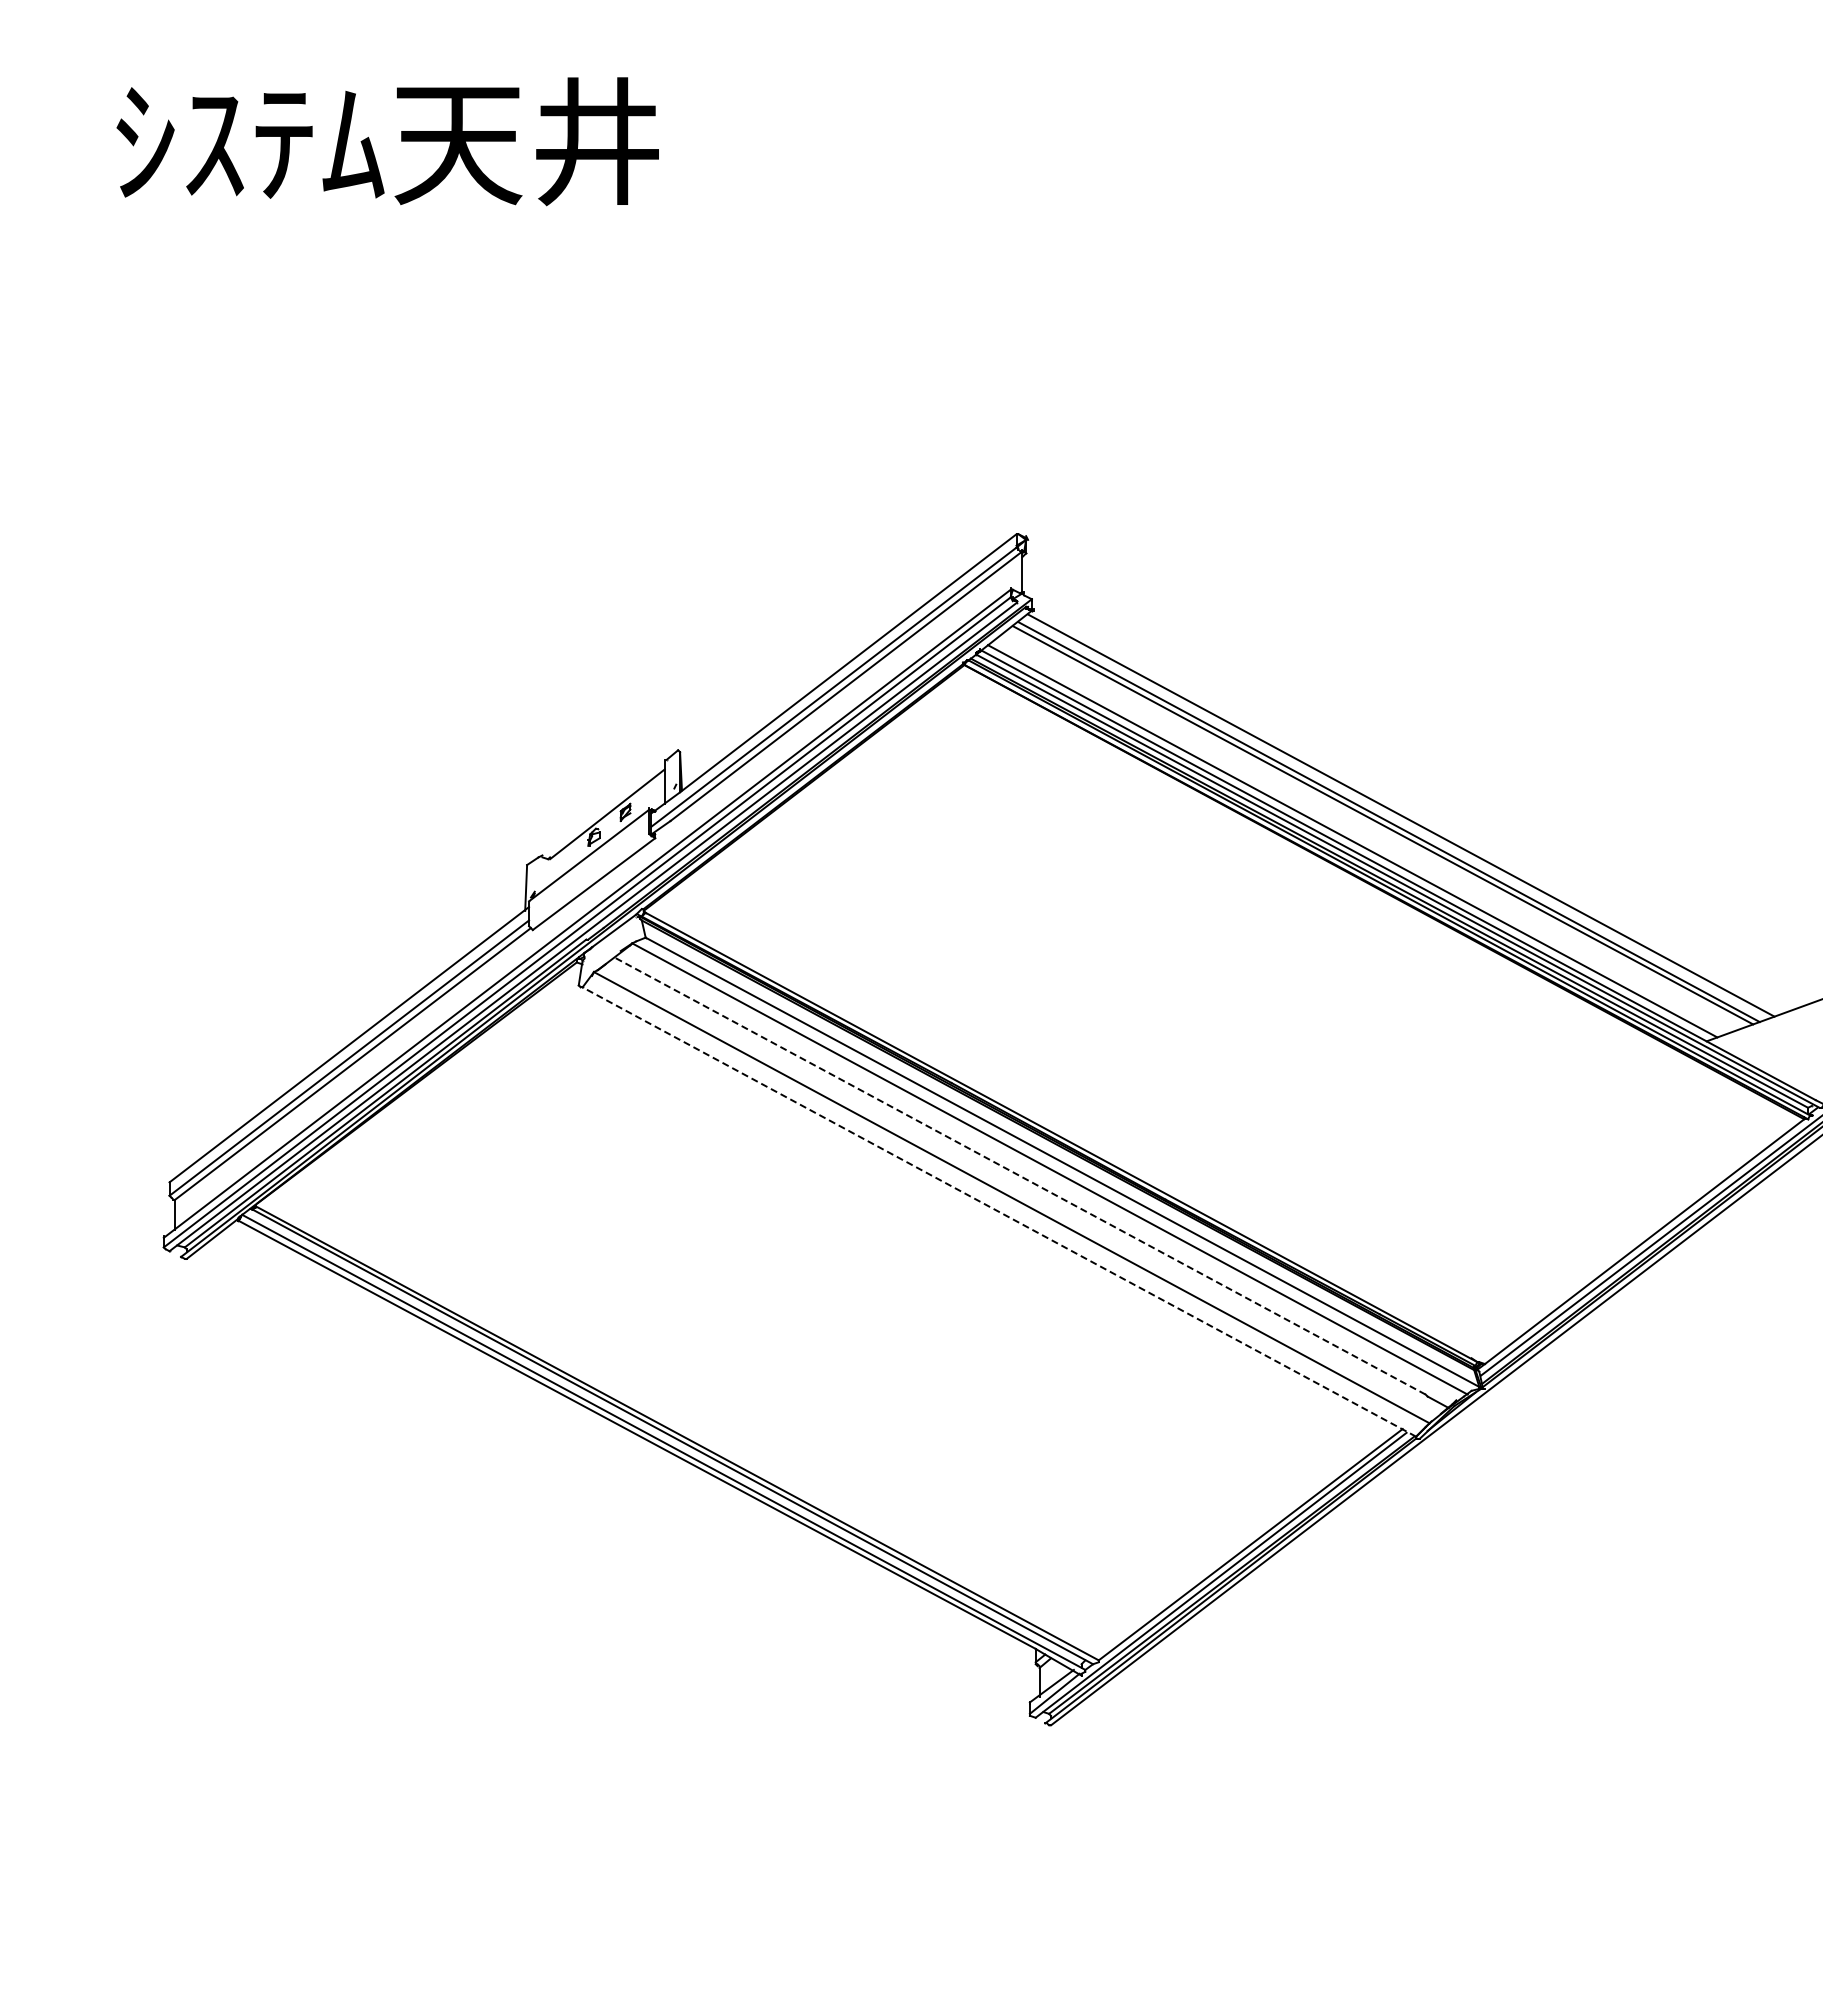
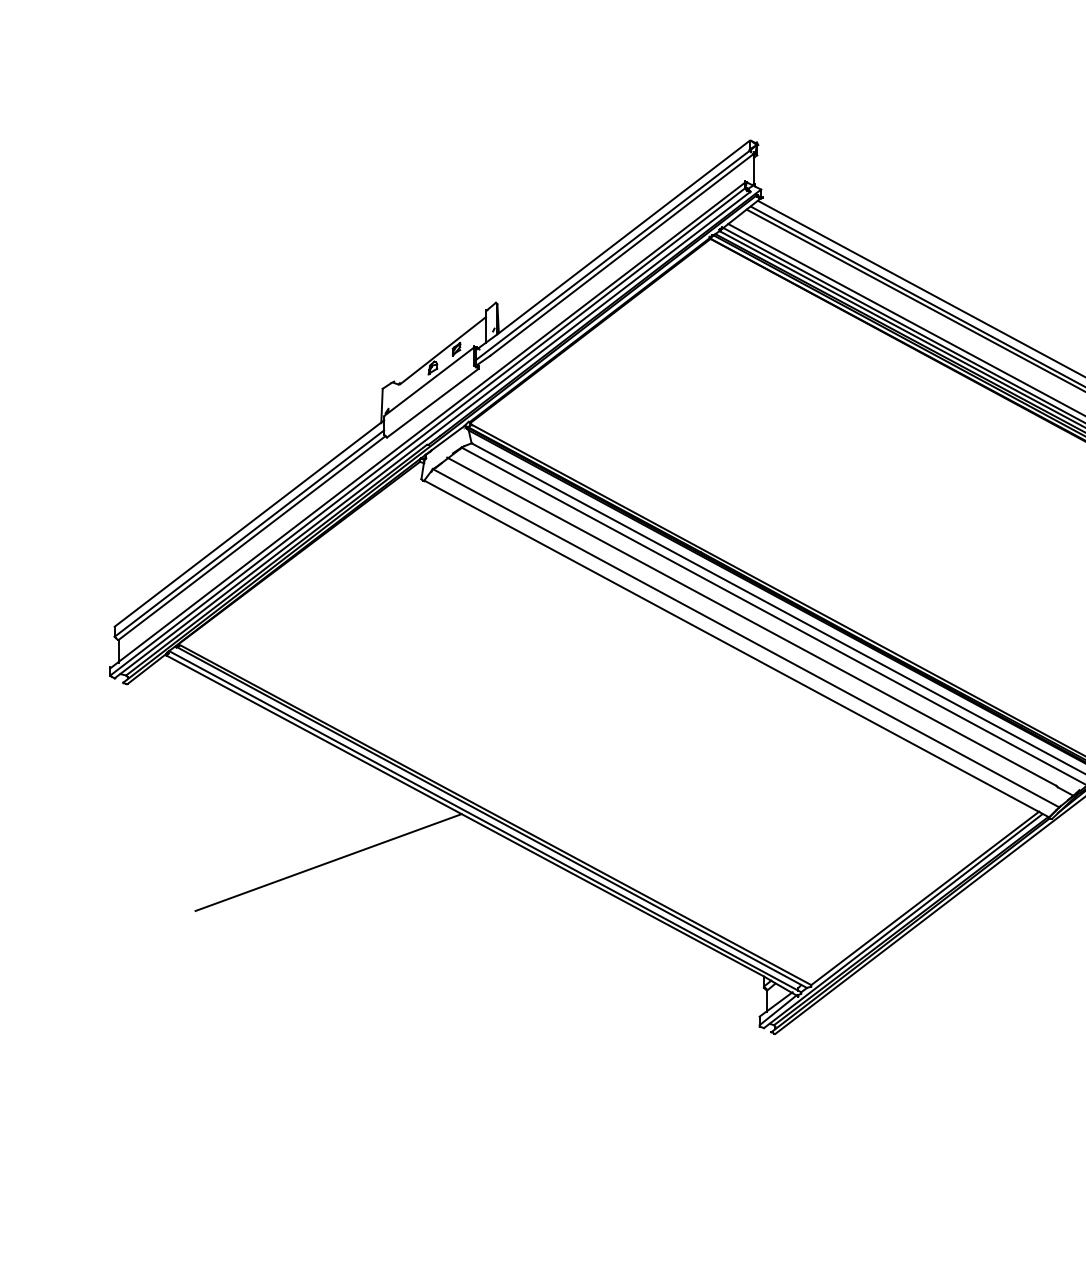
line: (1019, 1175) -> (751, 621), dashed -> solid
line: (998, 1211) -> (736, 648), dashed -> solid
line: (454, 1496) -> (328, 862), added

